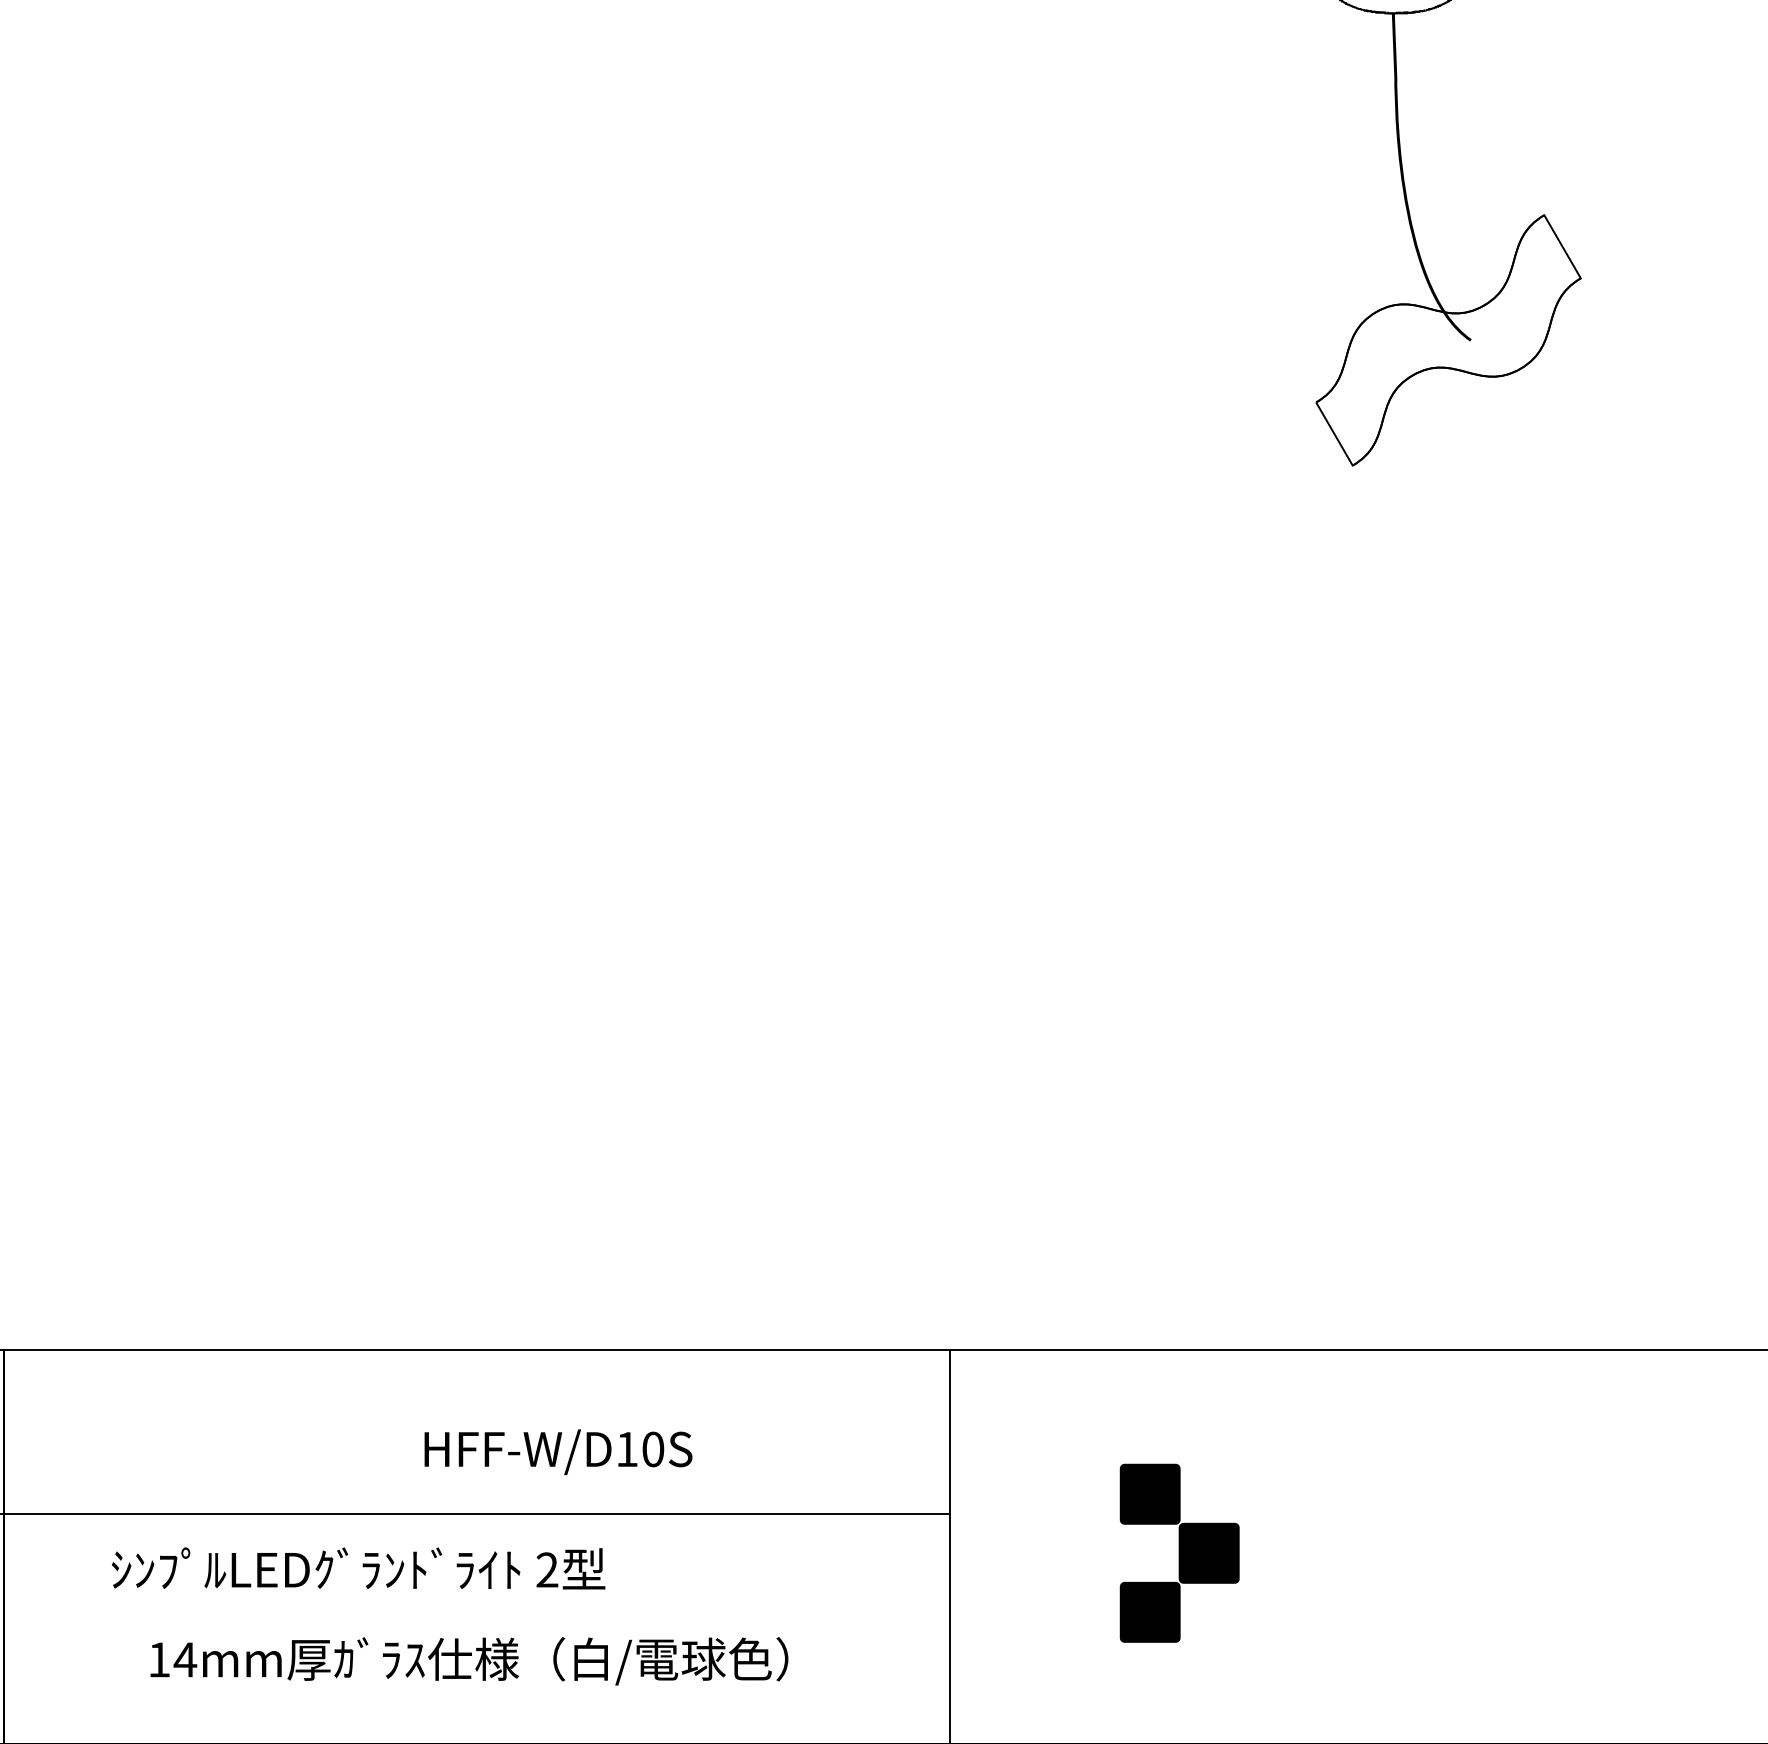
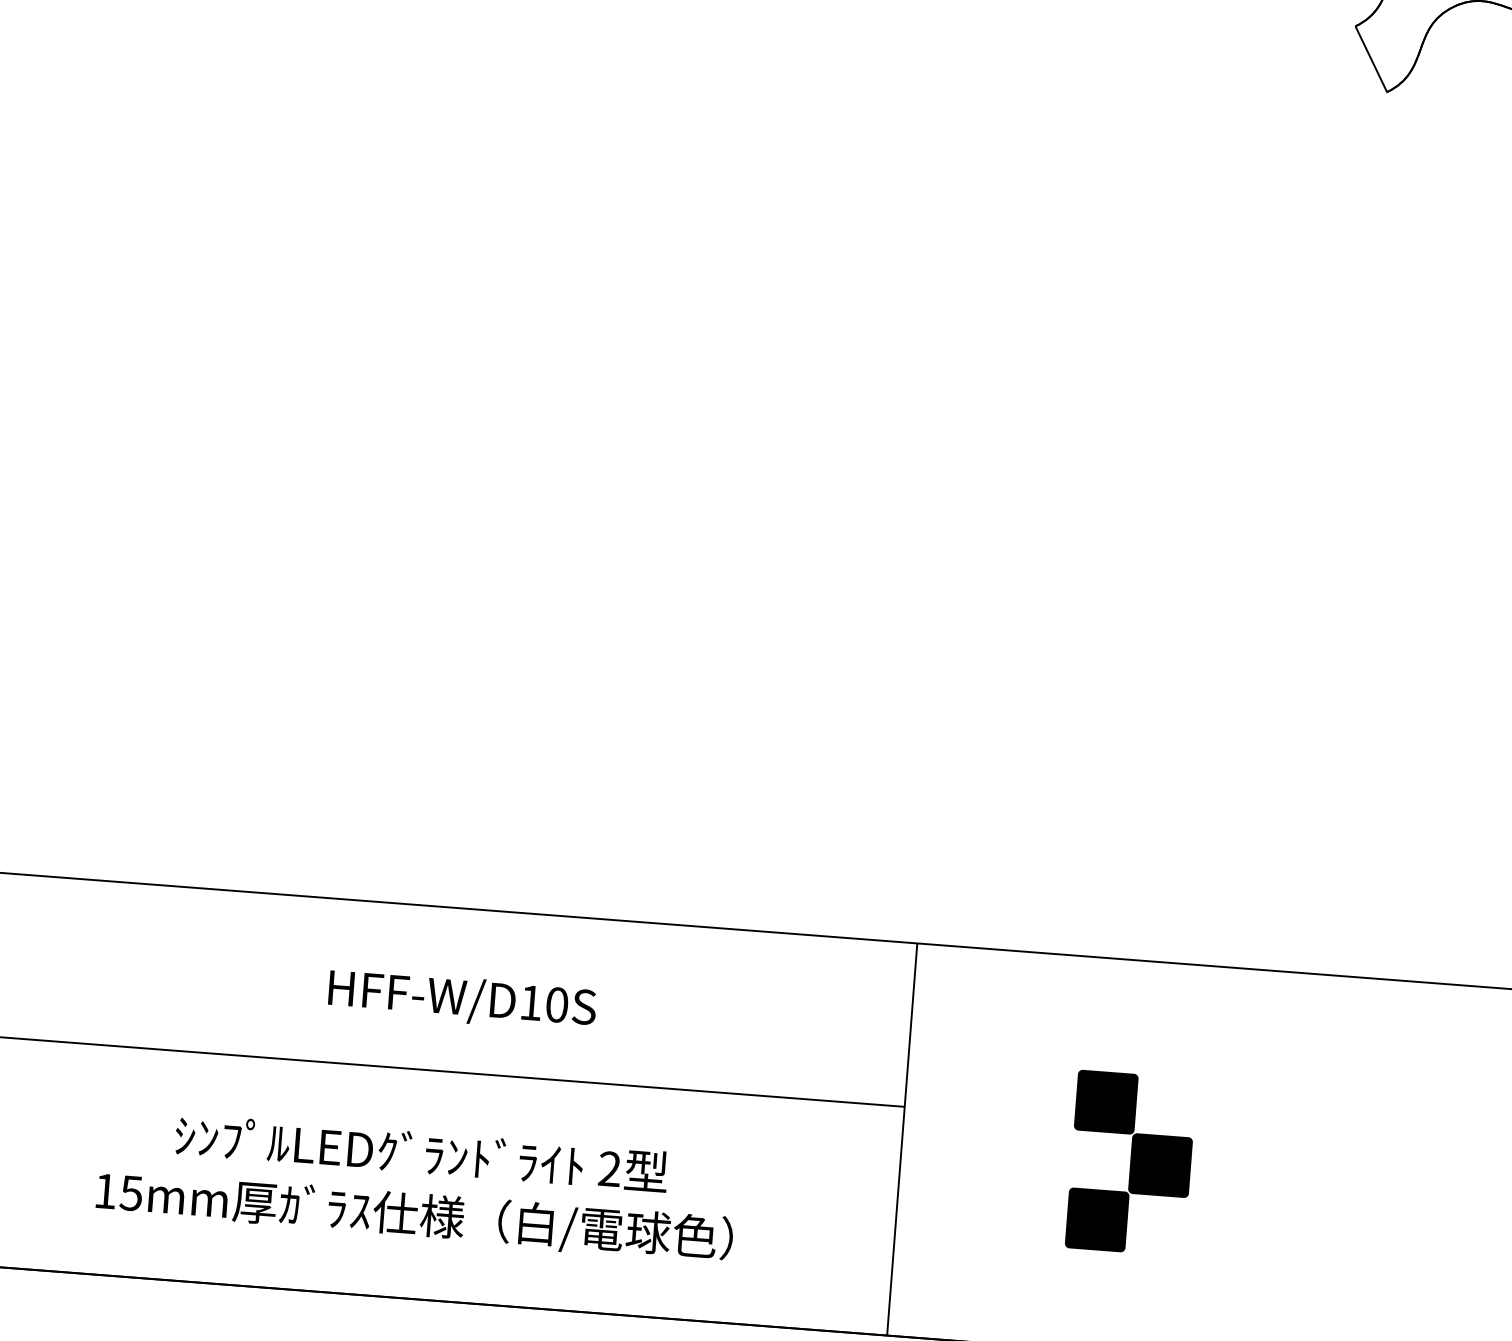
text: (558, 1452) -> (462, 1000), moved
text: (358, 1568) -> (421, 1153), moved
text: (185, 1659) -> (131, 1192), 14mm -> 15mm

